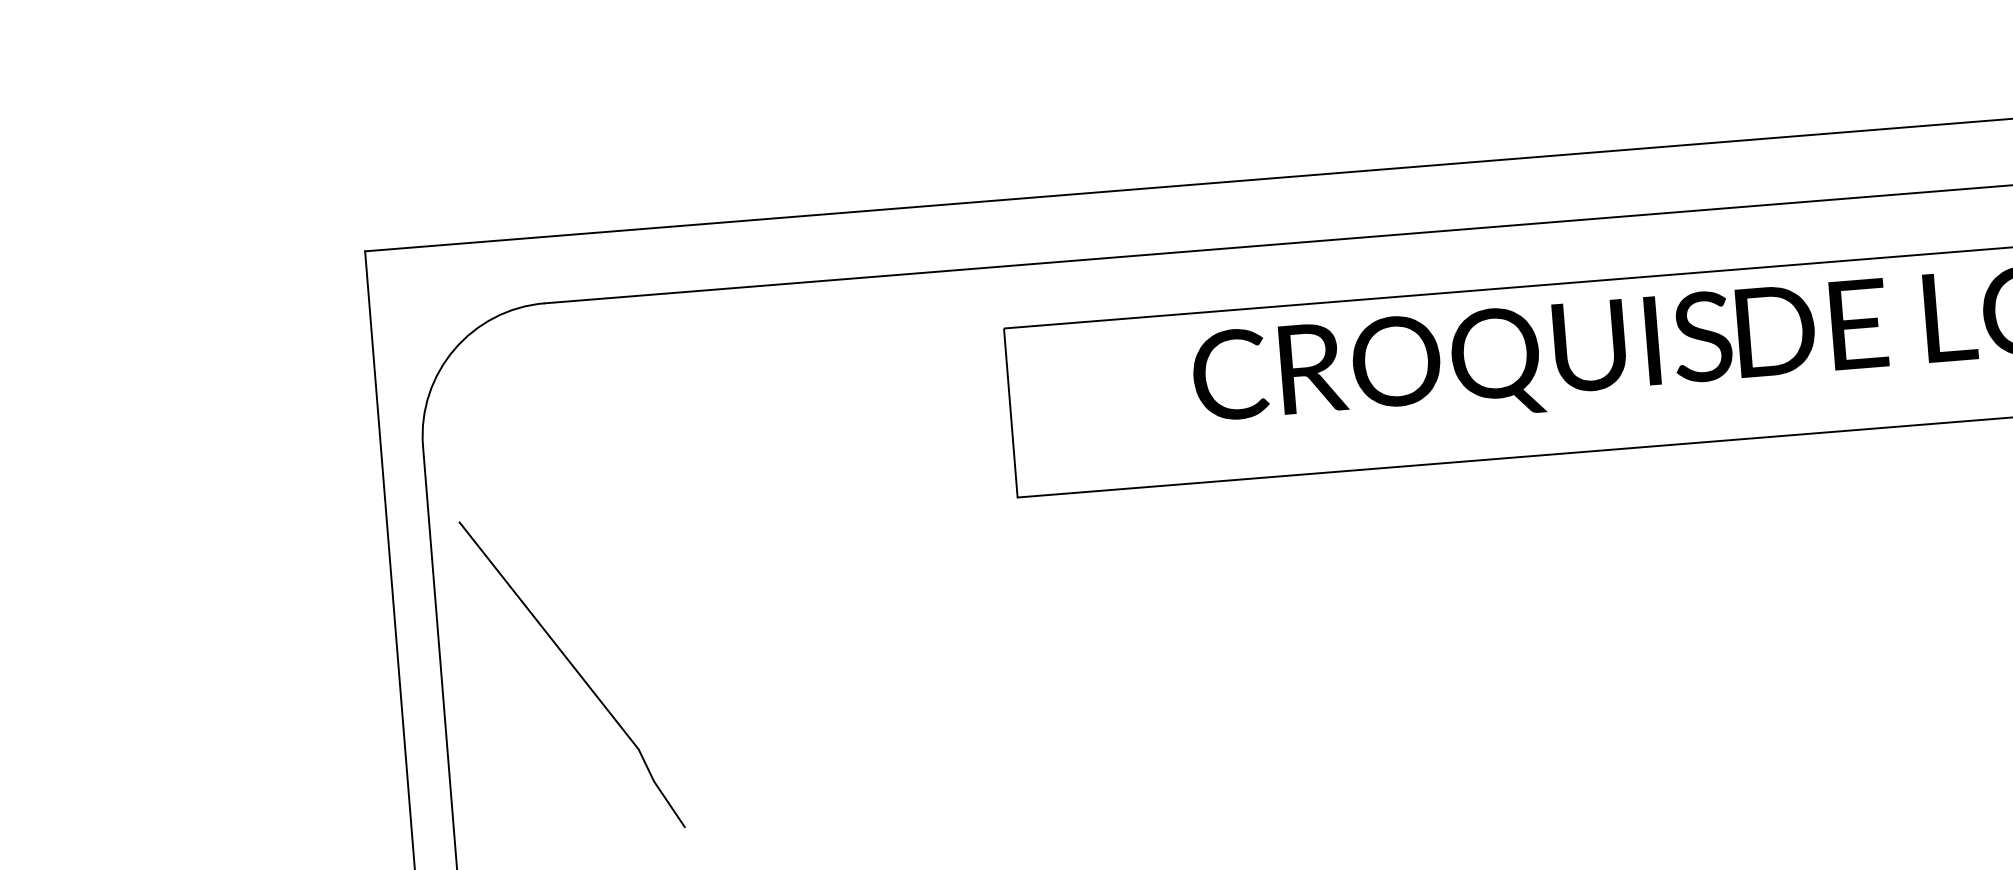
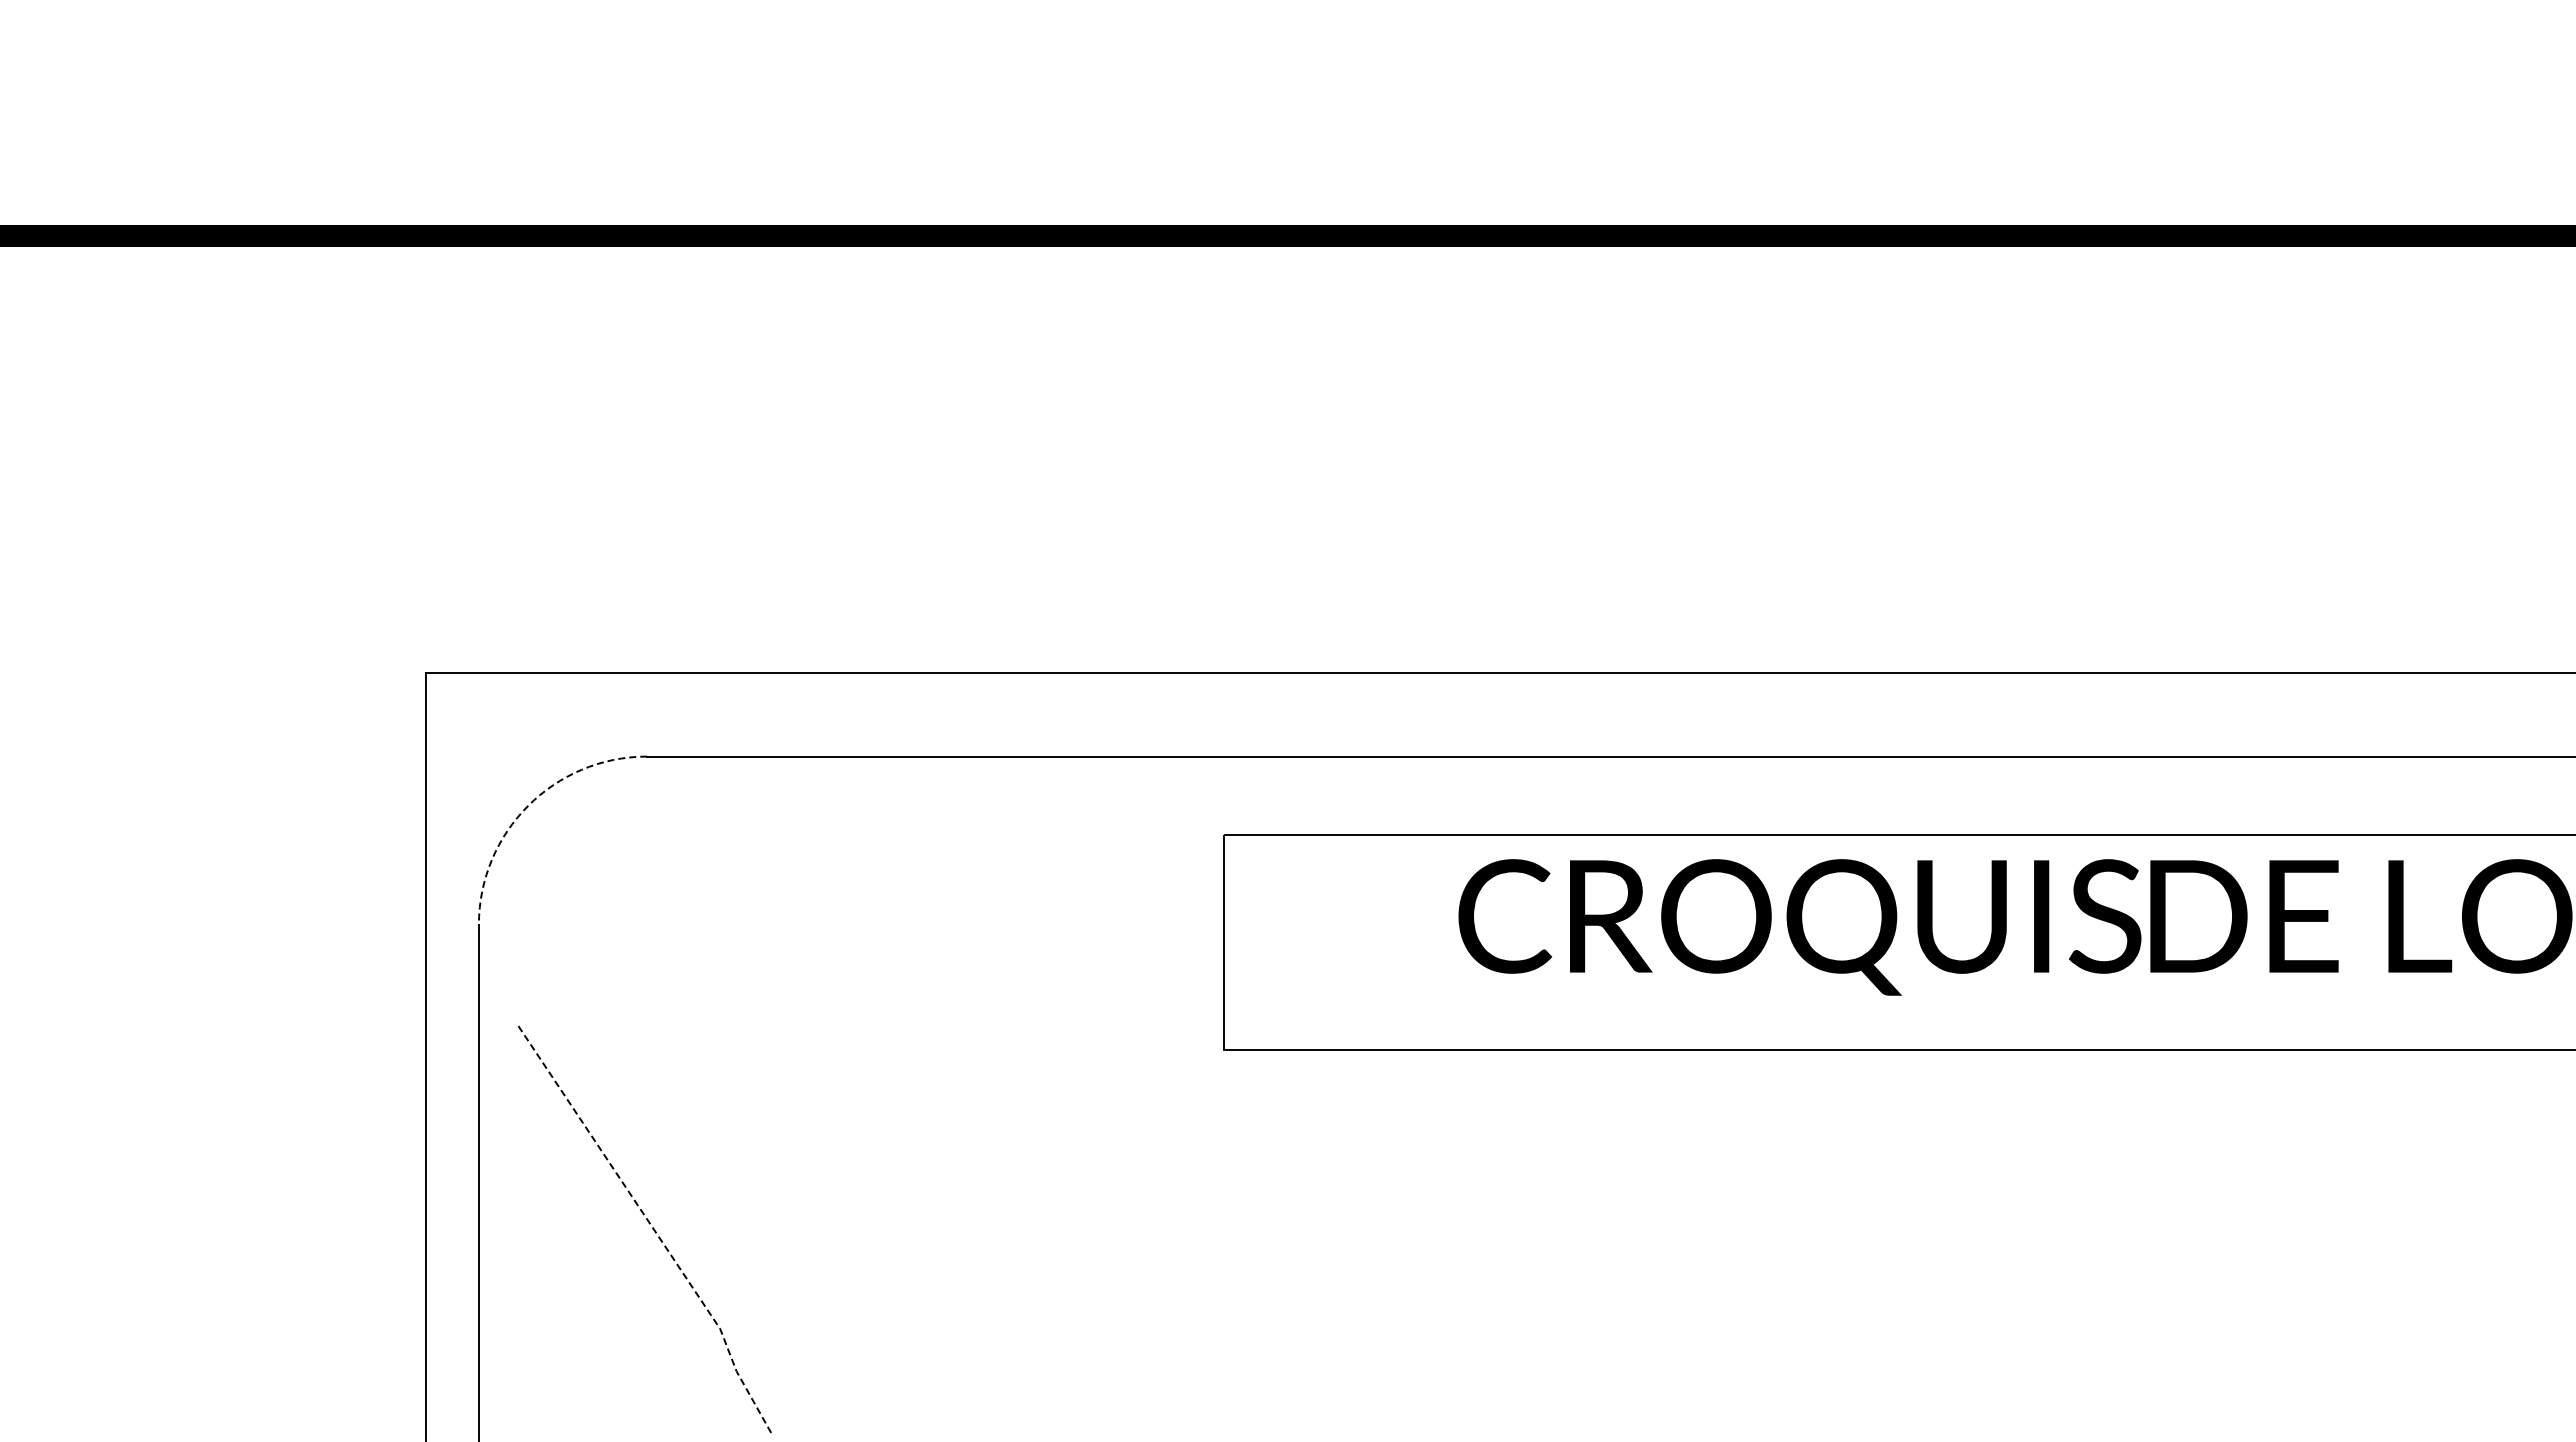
arc: (454, 349) -> (528, 805), solid -> dashed
line: (577, 672) -> (651, 1225), solid -> dashed

